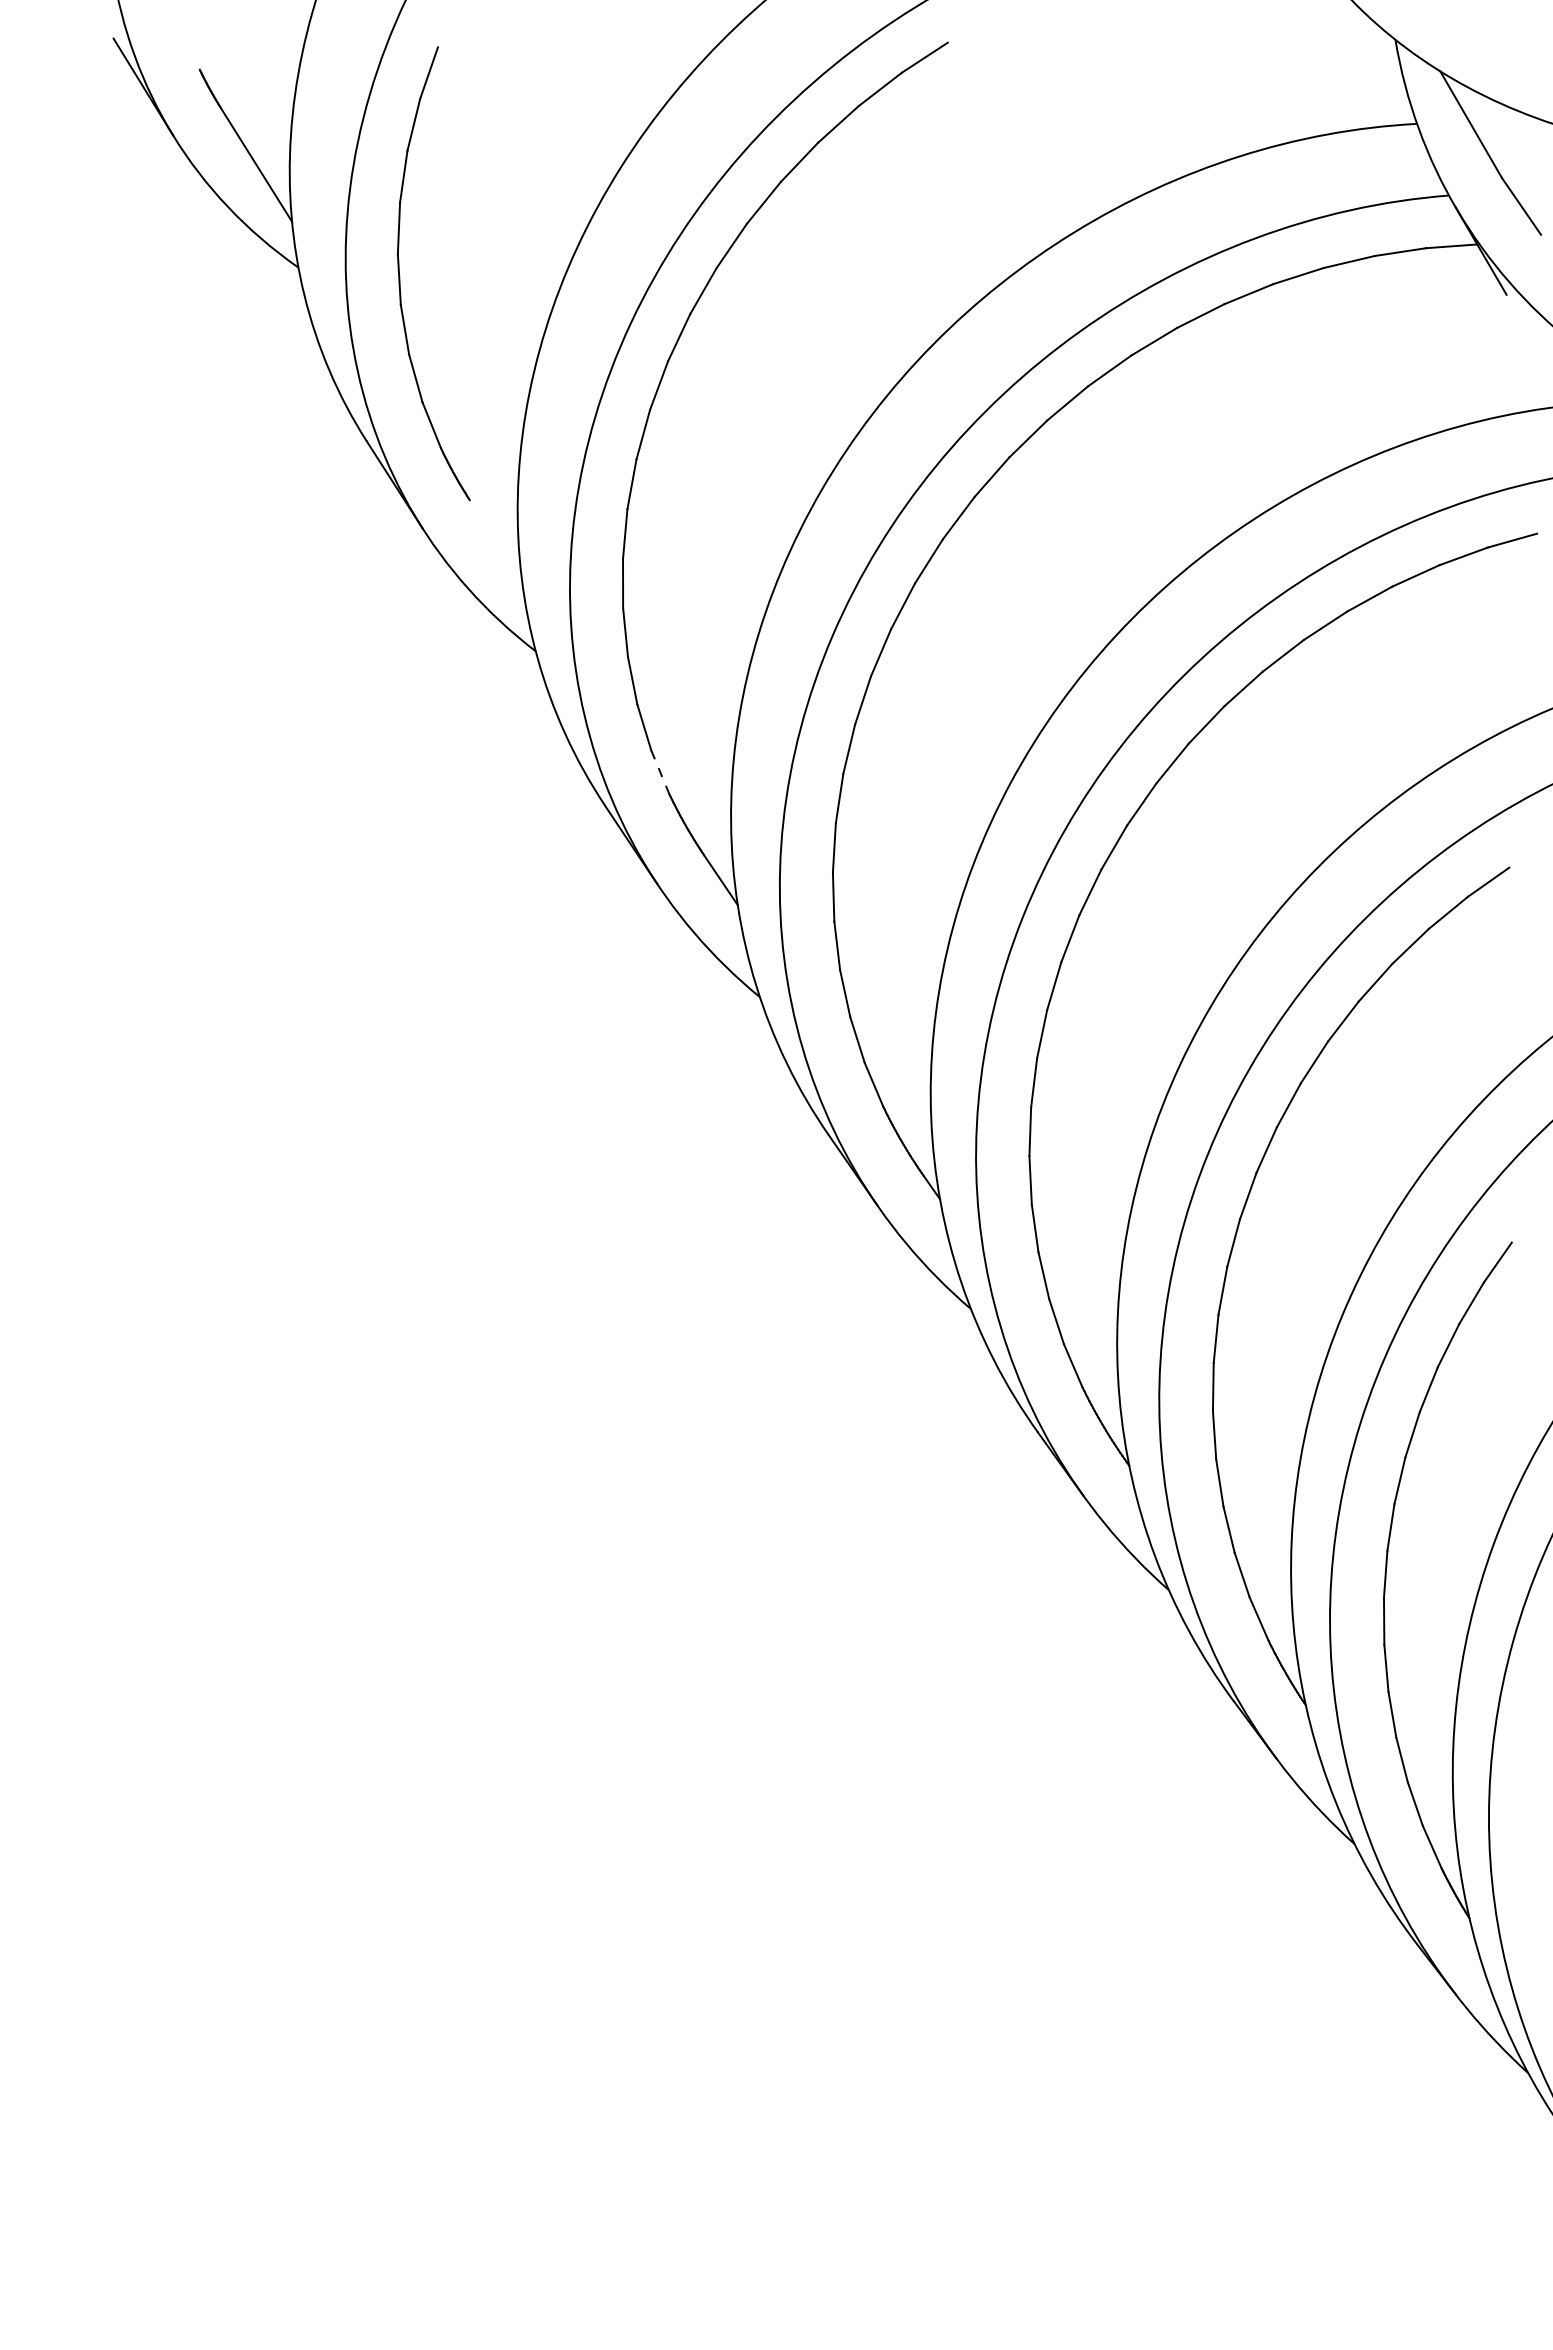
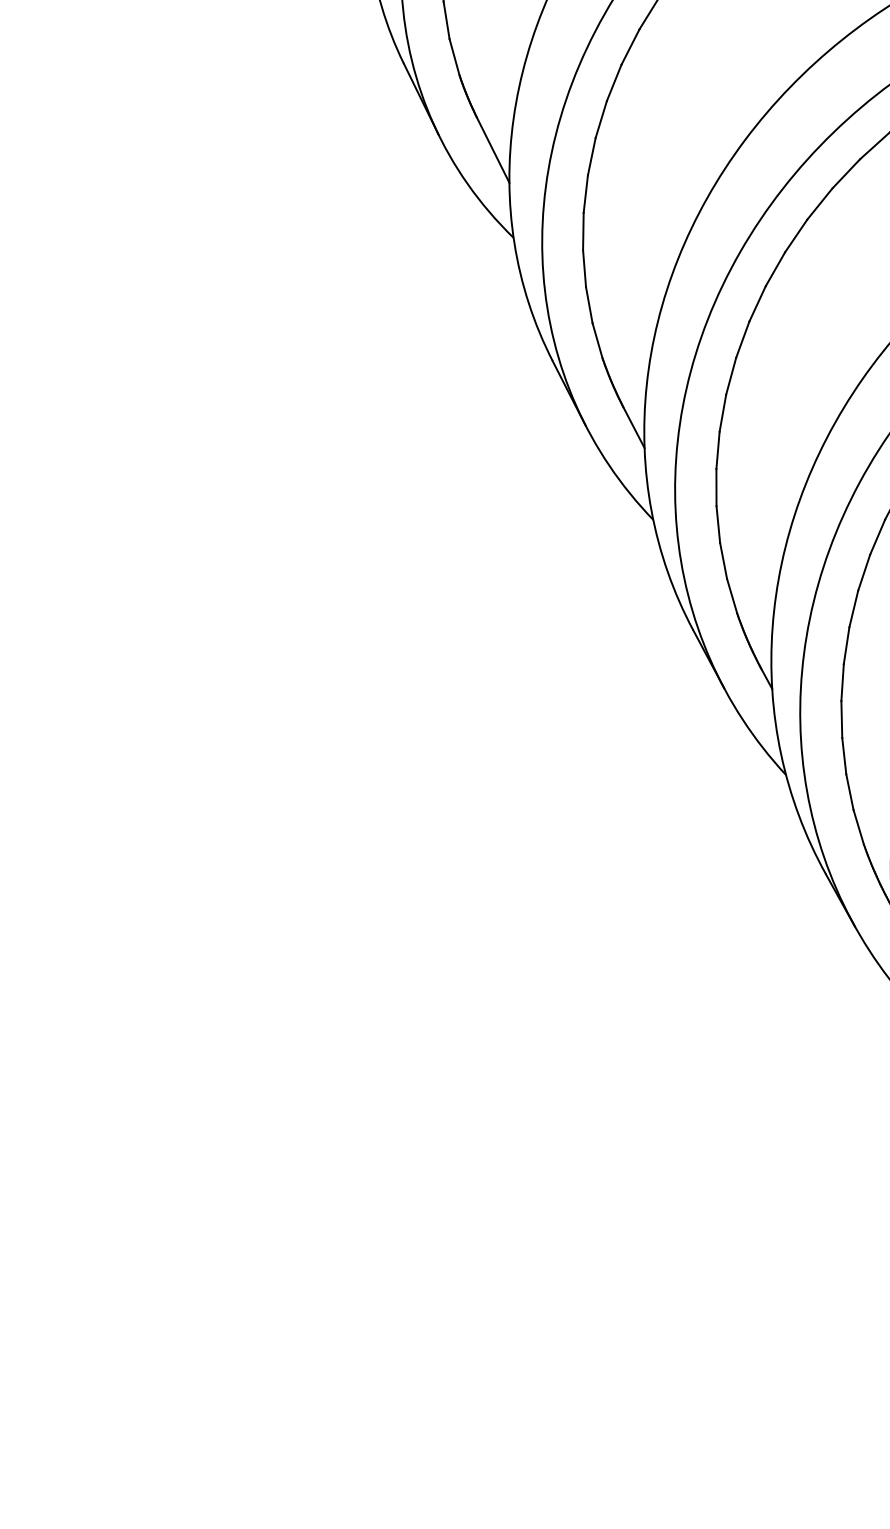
line: (495, 540) -> (492, 150), added
line: (660, 772) -> (597, 340), dashed -> solid

